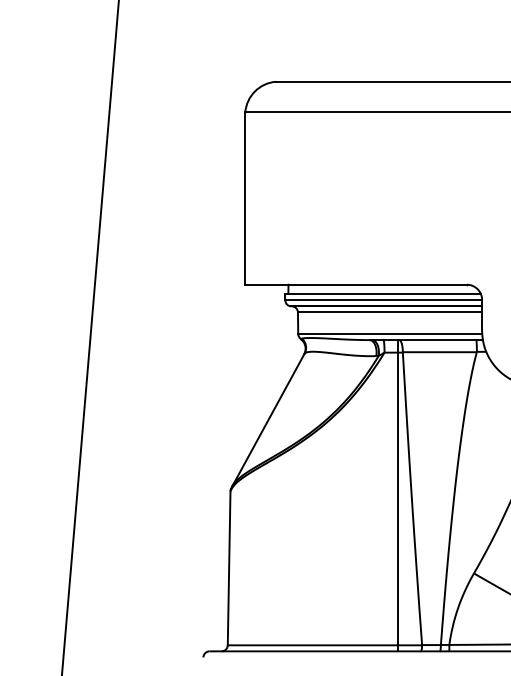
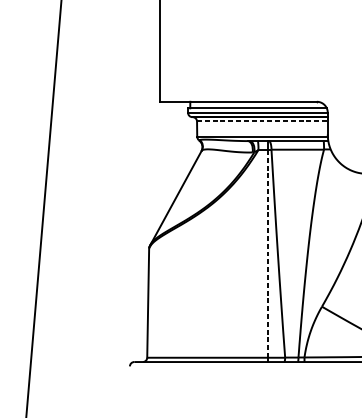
line: (390, 312) -> (262, 121), solid -> dashed
line: (397, 499) -> (267, 254), solid -> dashed

